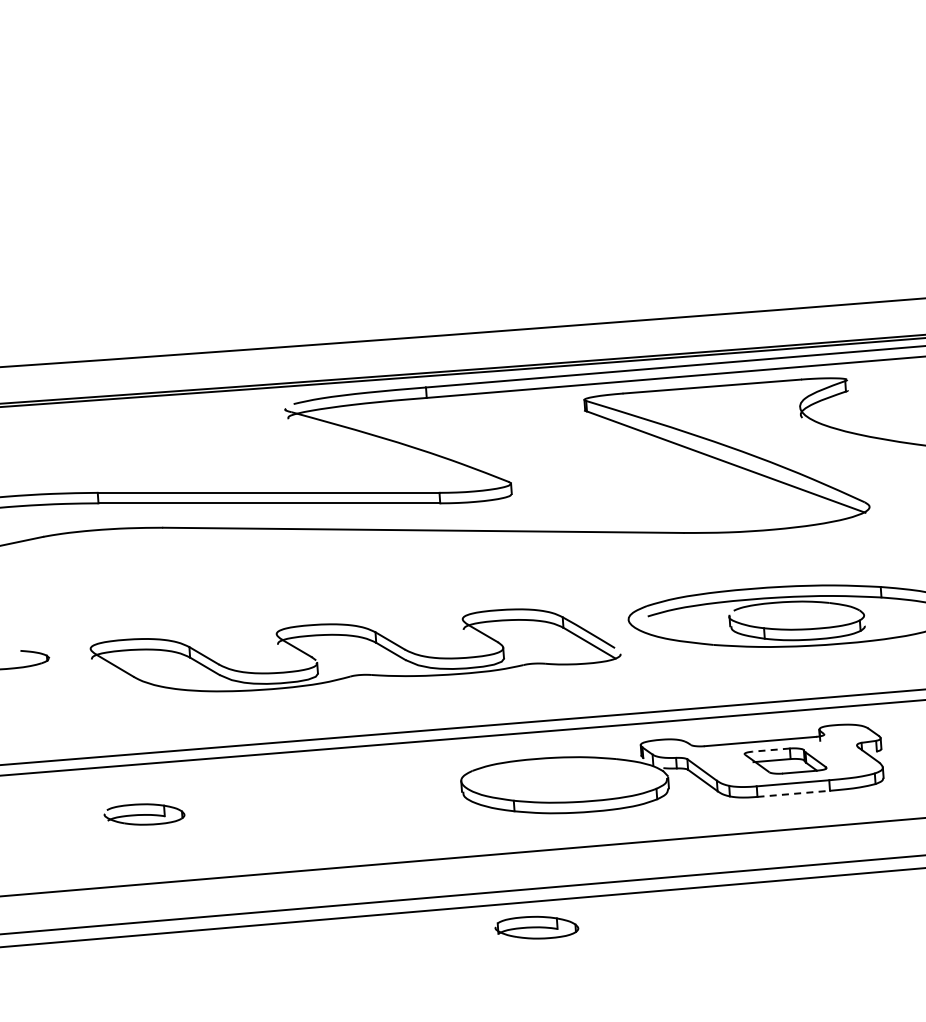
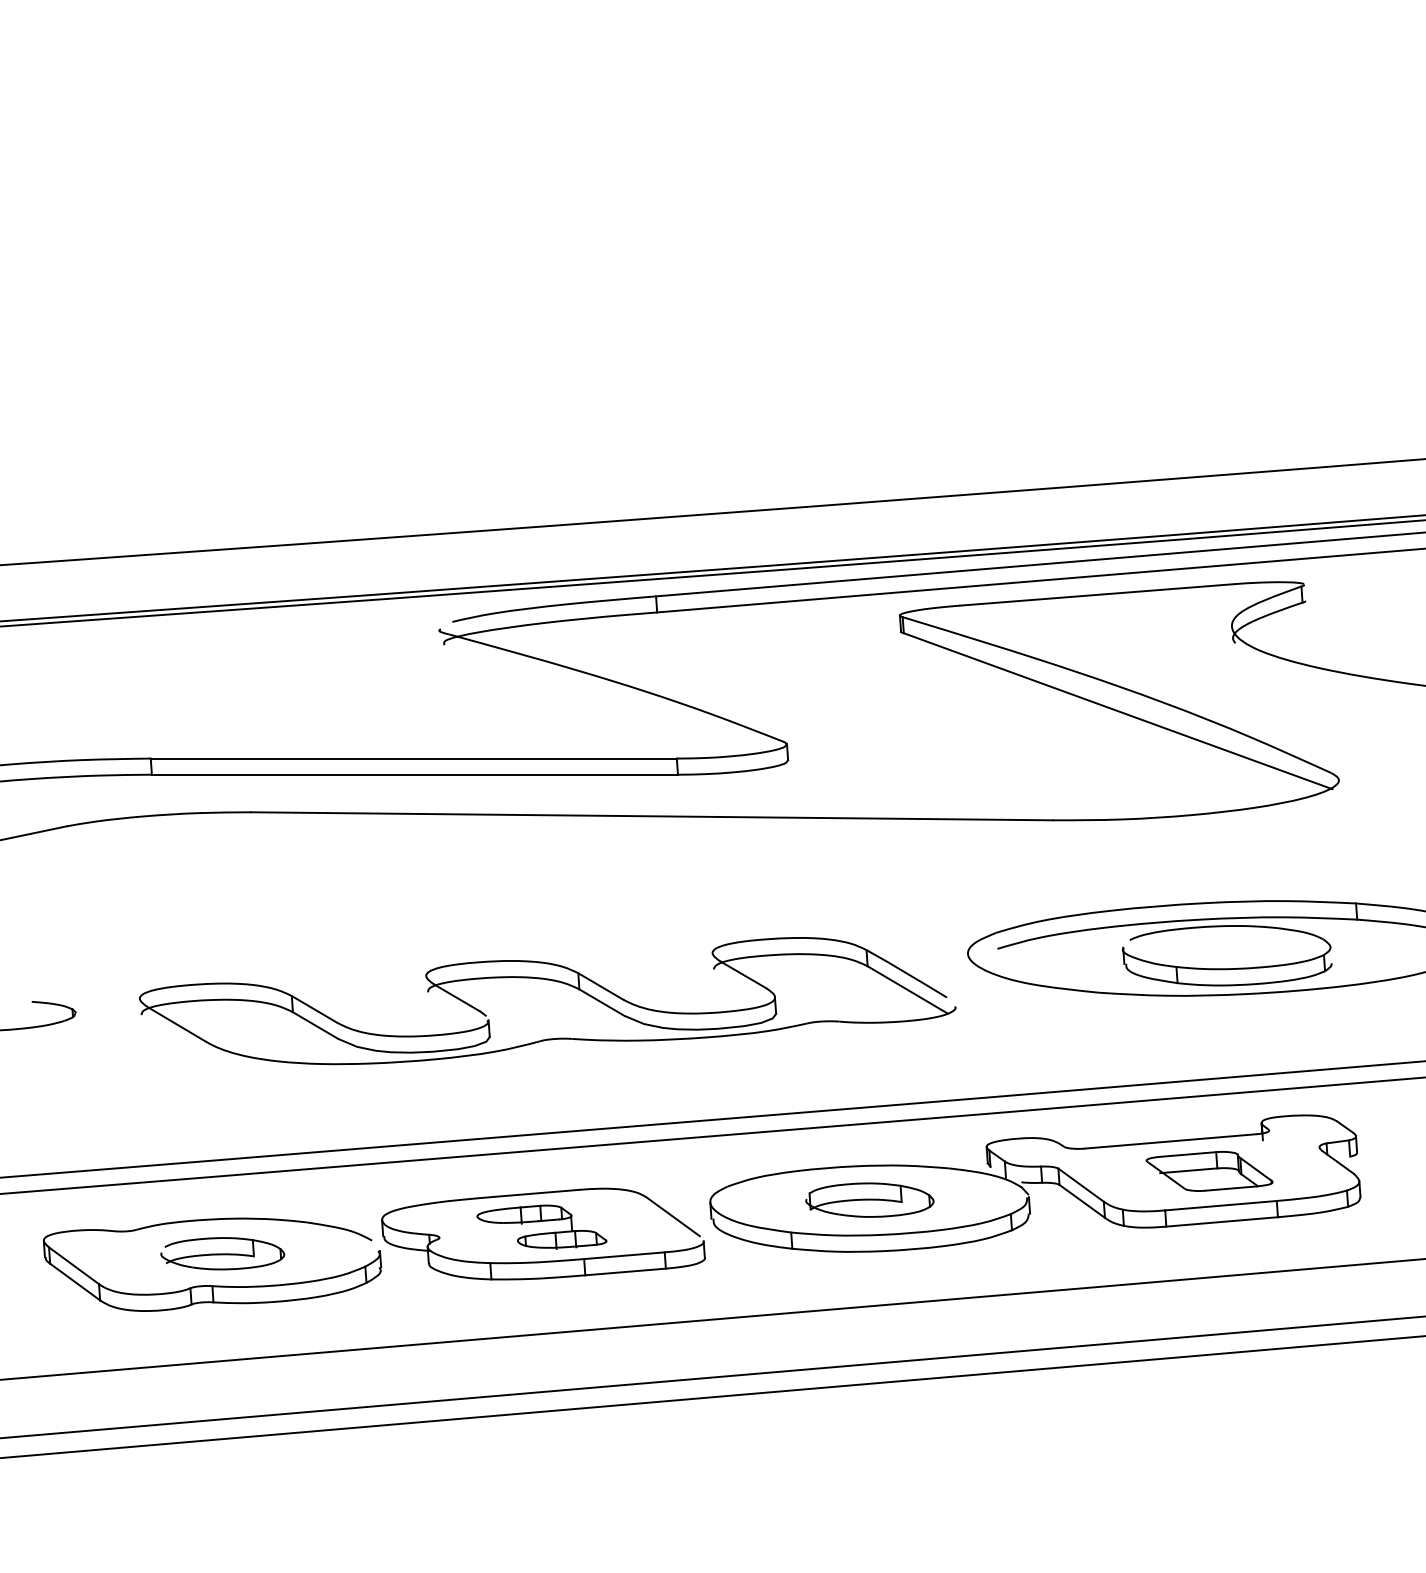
line: (771, 750) -> (1187, 1155), dashed -> solid
line: (794, 793) -> (1223, 1221), dashed -> solid
part: (242, 811) -> (373, 1249), added
part: (536, 927) -> (869, 1199), moved

